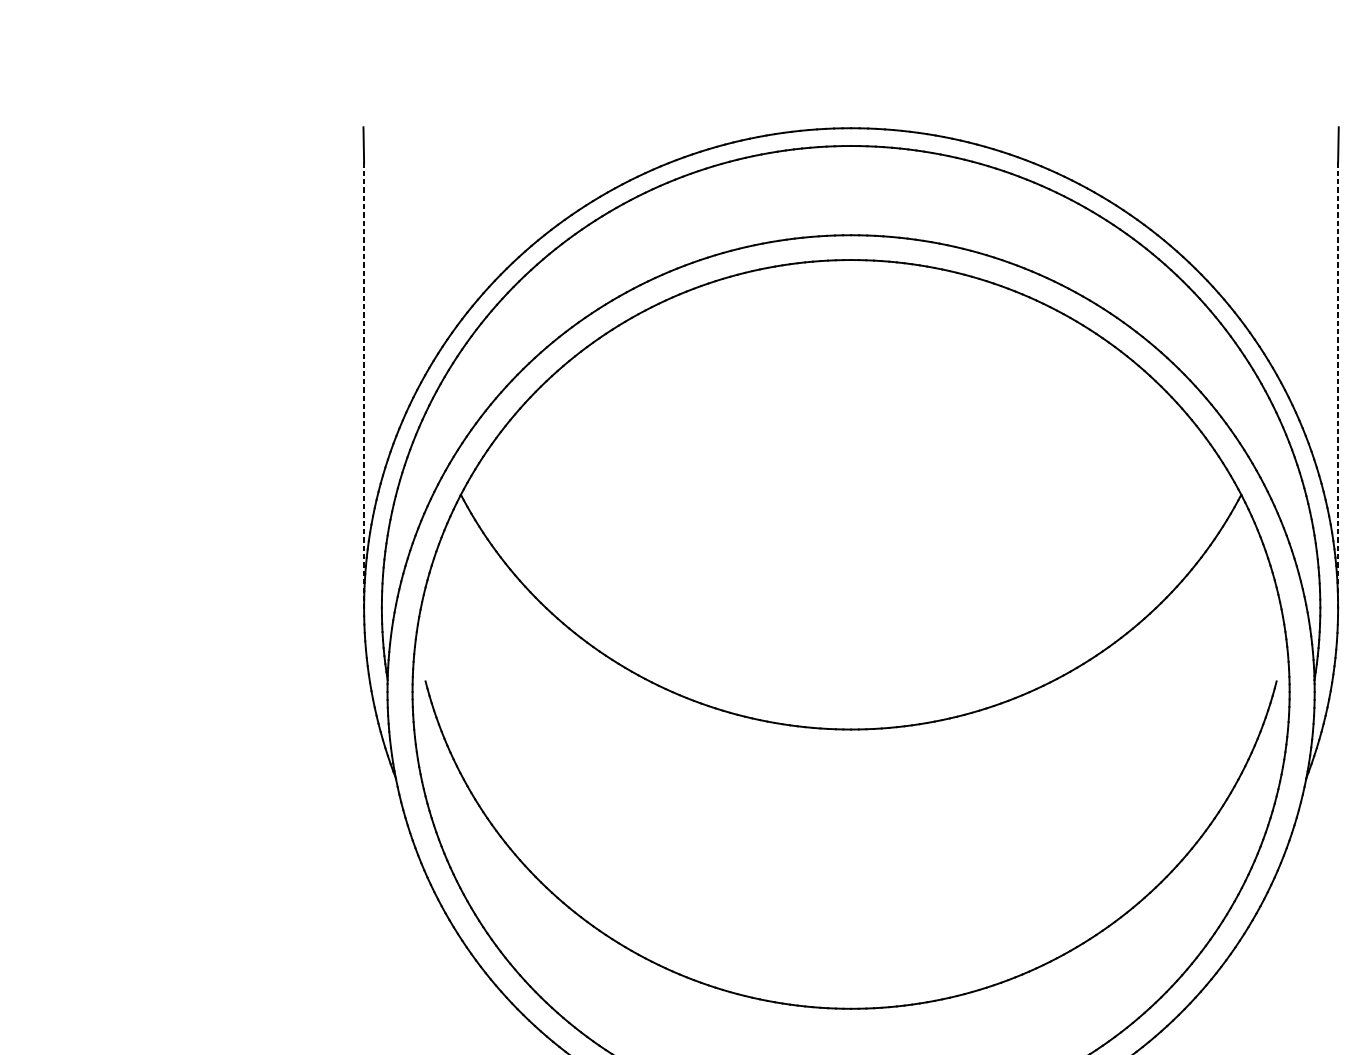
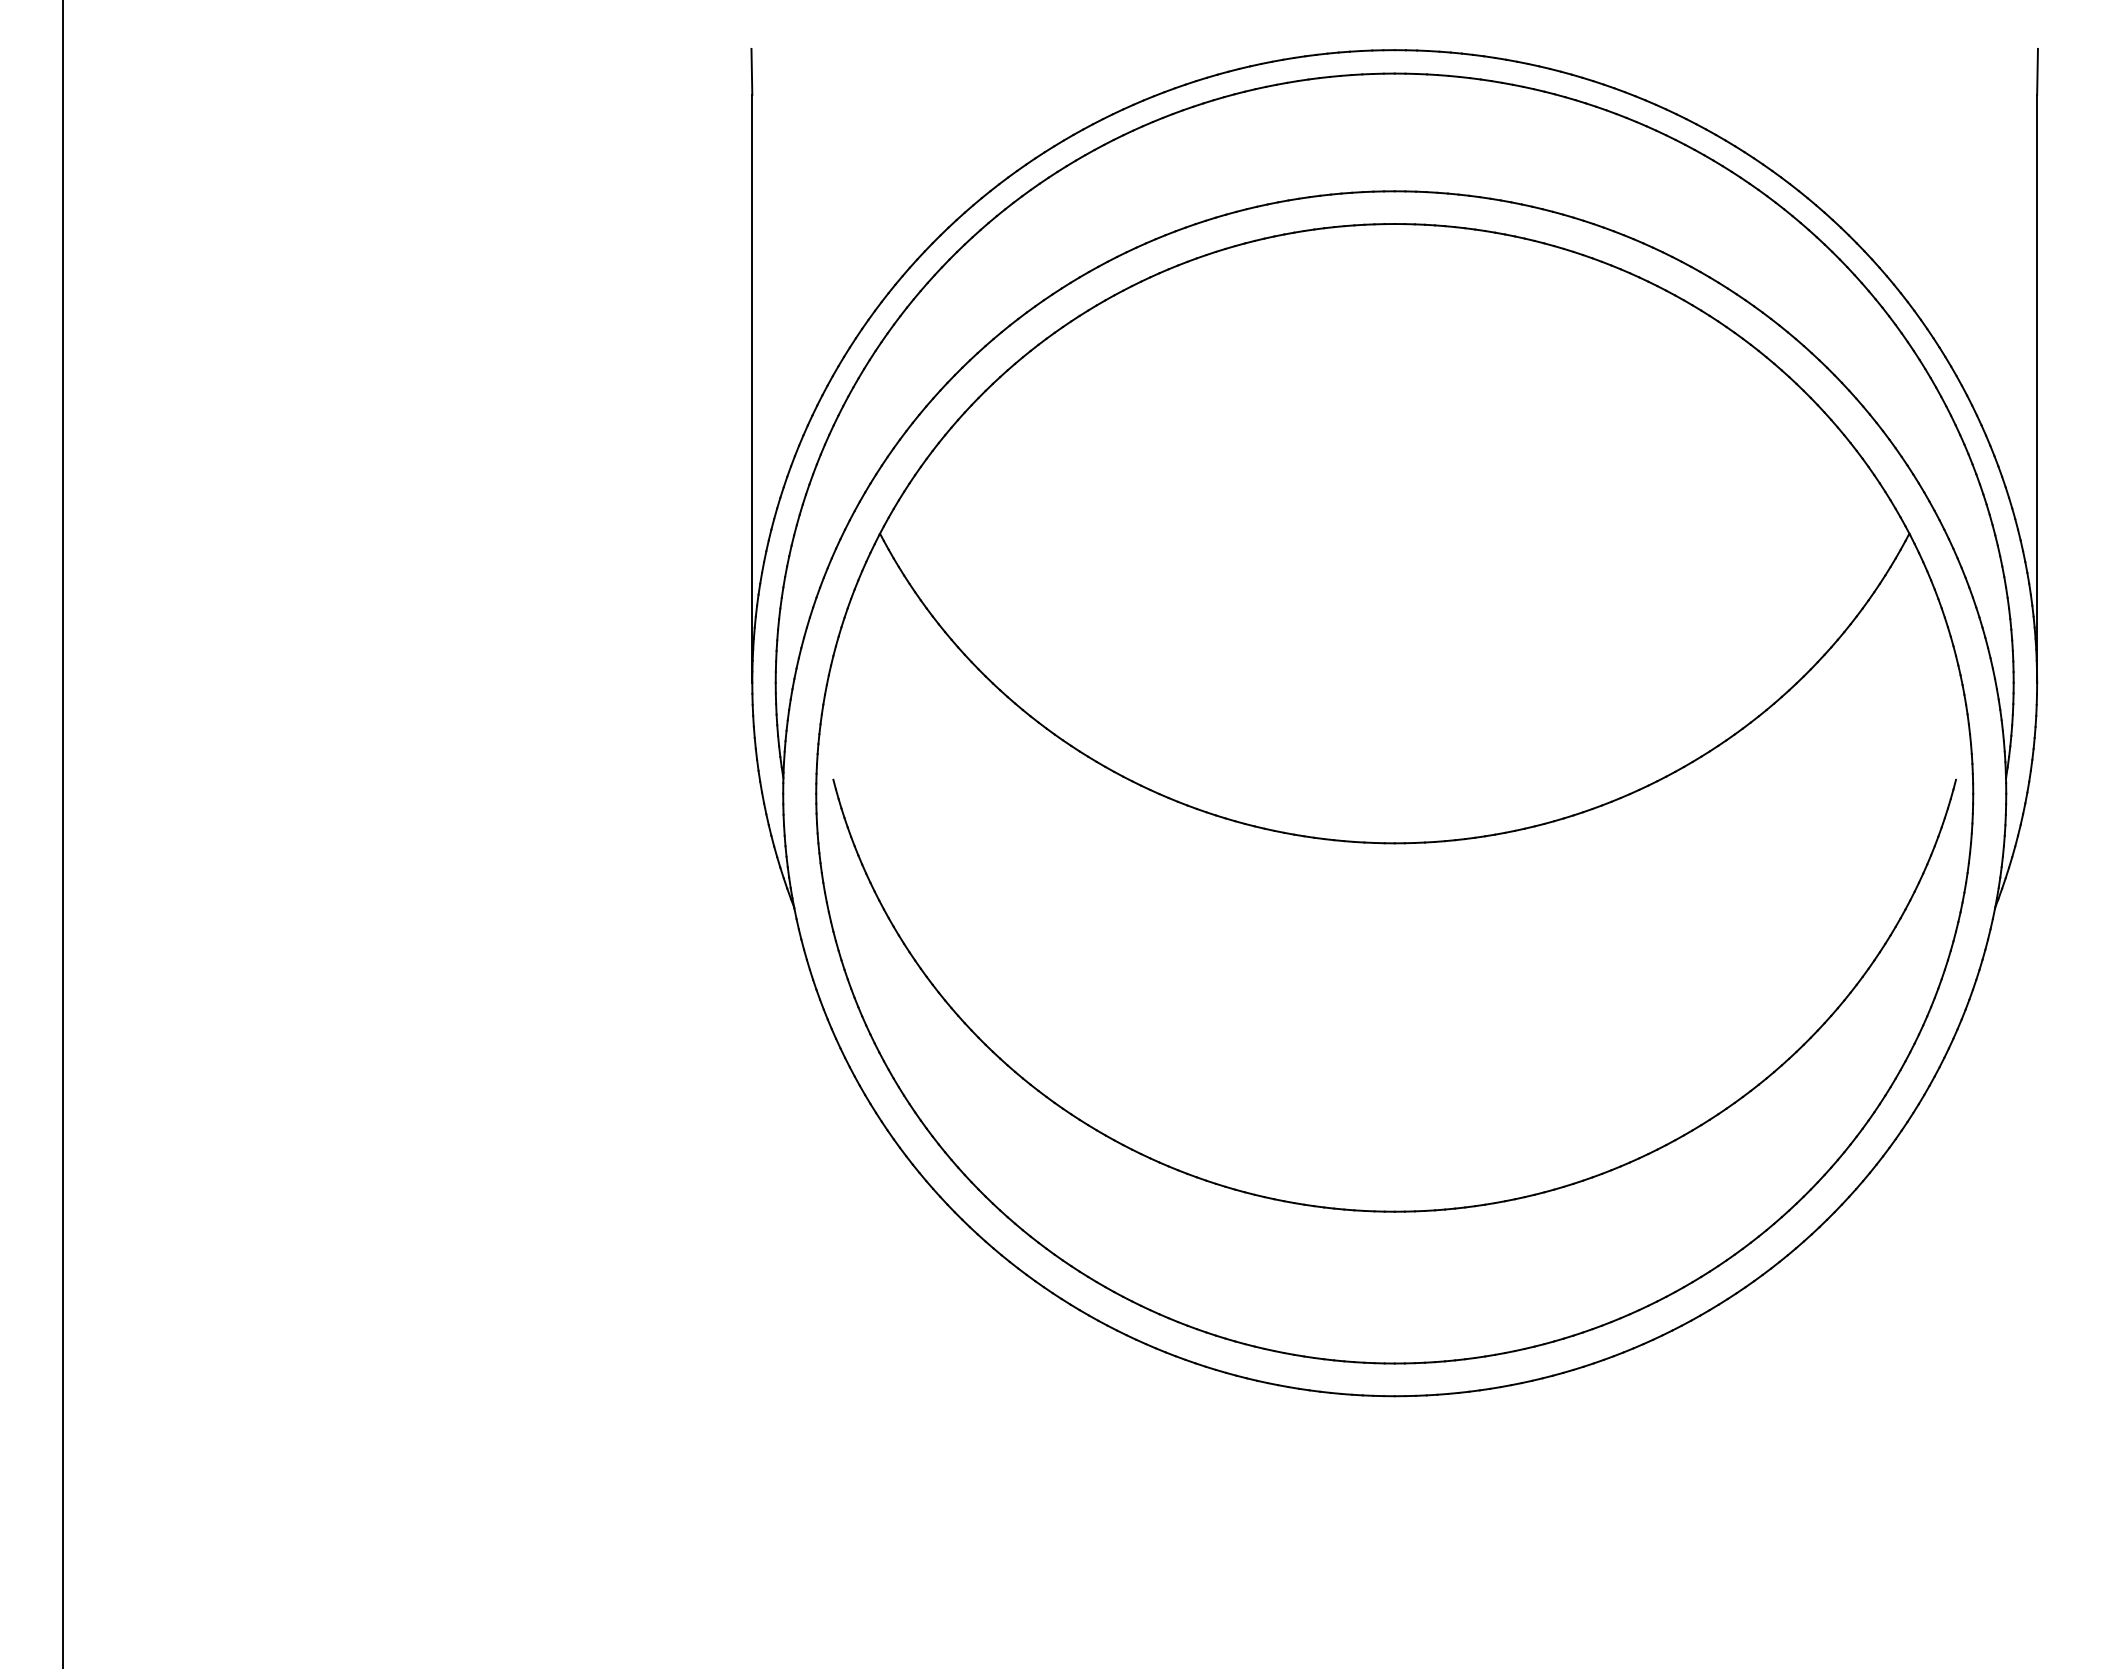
line: (364, 384) -> (752, 388), dashed -> solid
line: (1338, 384) -> (2037, 388), dashed -> solid

